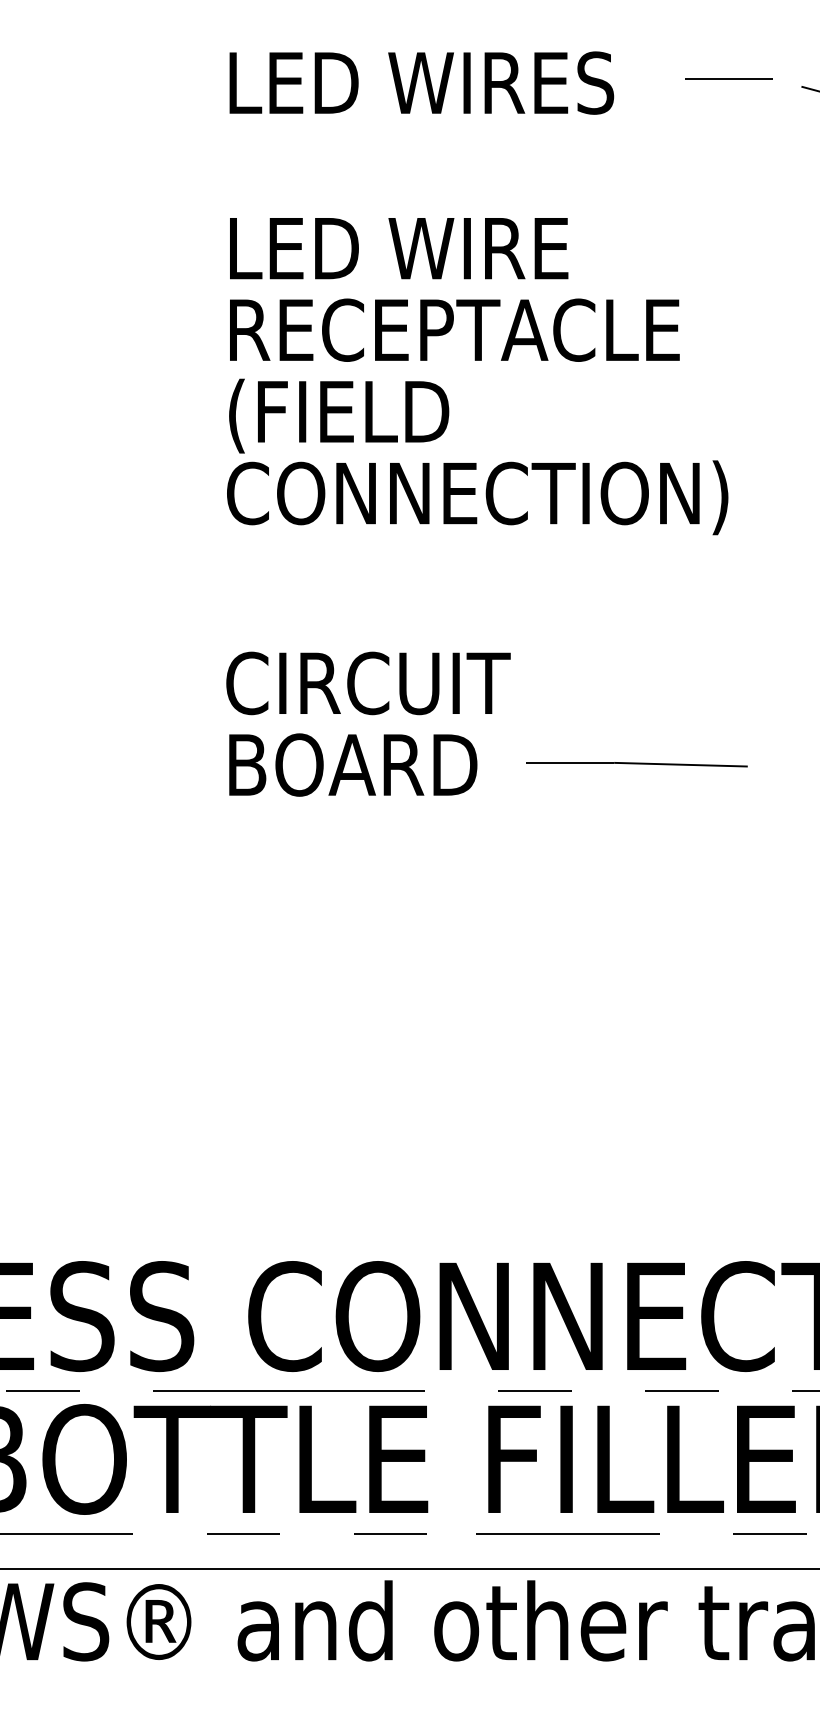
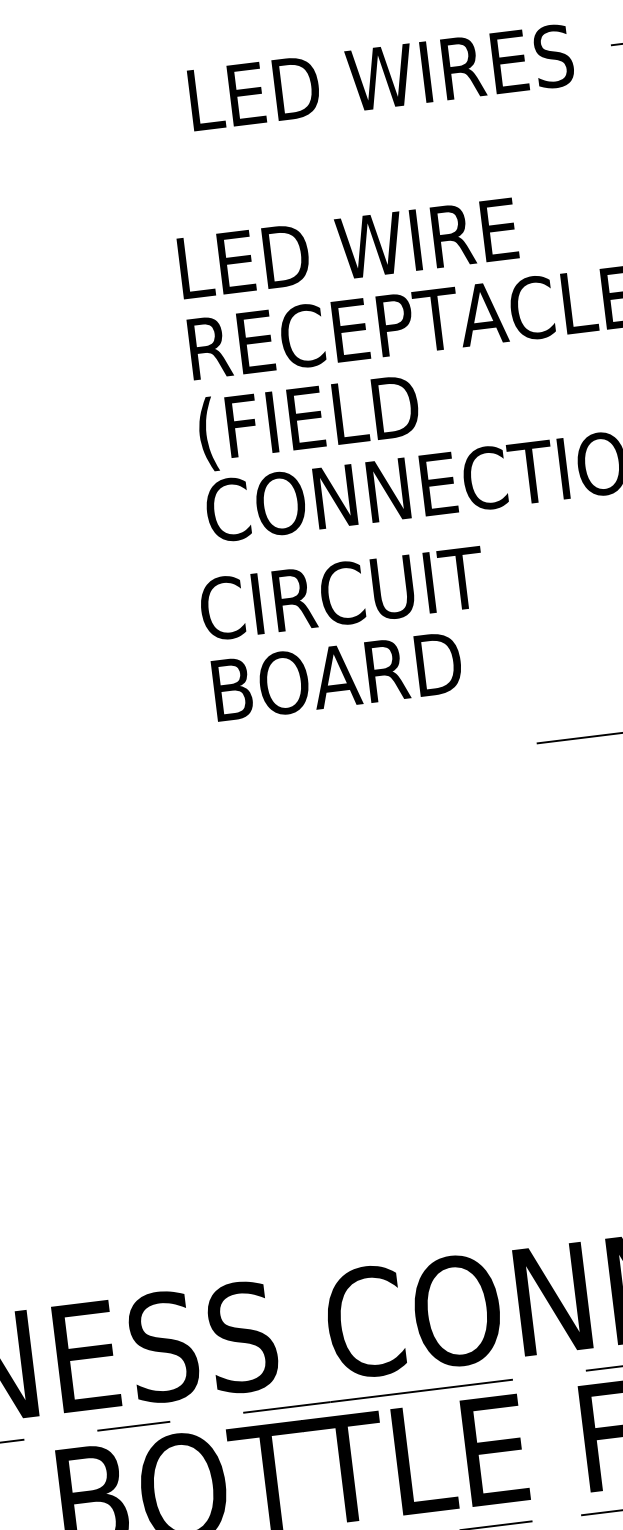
text: (421, 82) -> (380, 77), moved
text: (368, 723) -> (347, 633), moved

